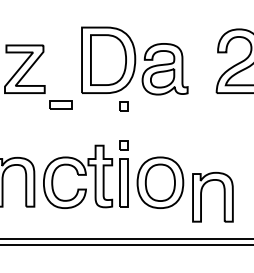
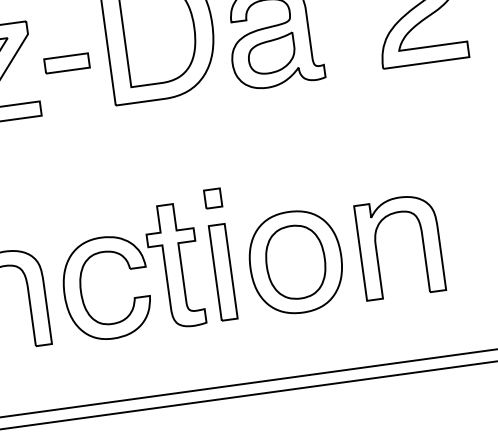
part: (60, 104) -> (66, 62), moved
part: (123, 106) -> (201, 120), removed
part: (201, 196) -> (377, 248), moved

